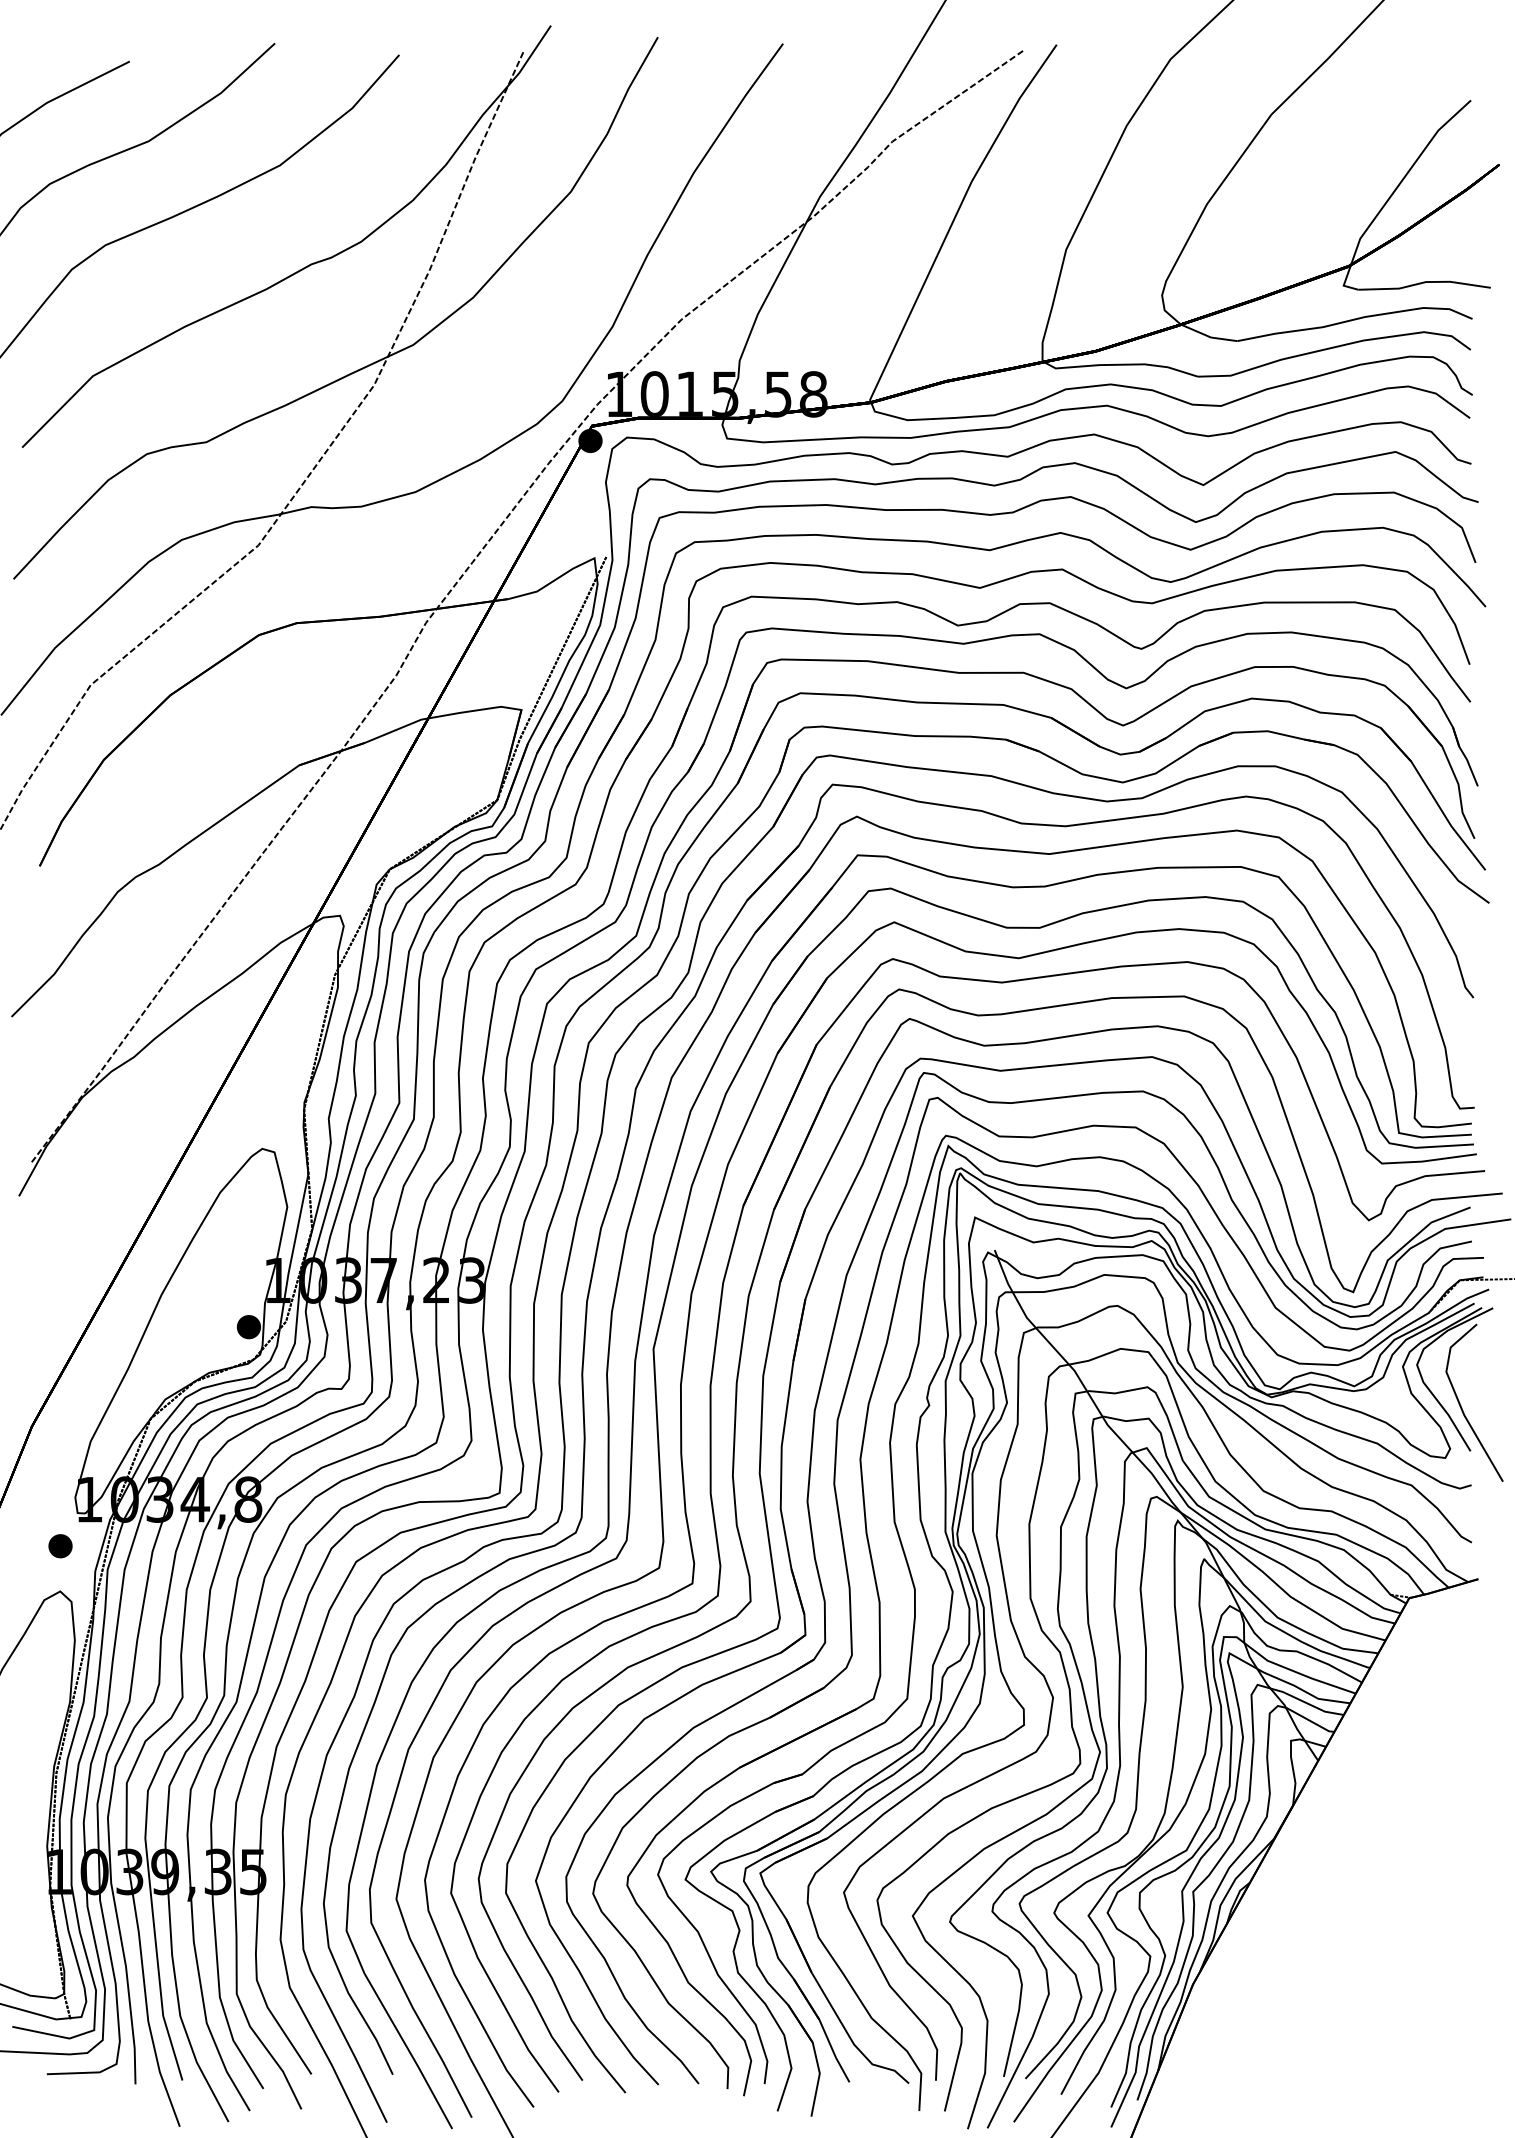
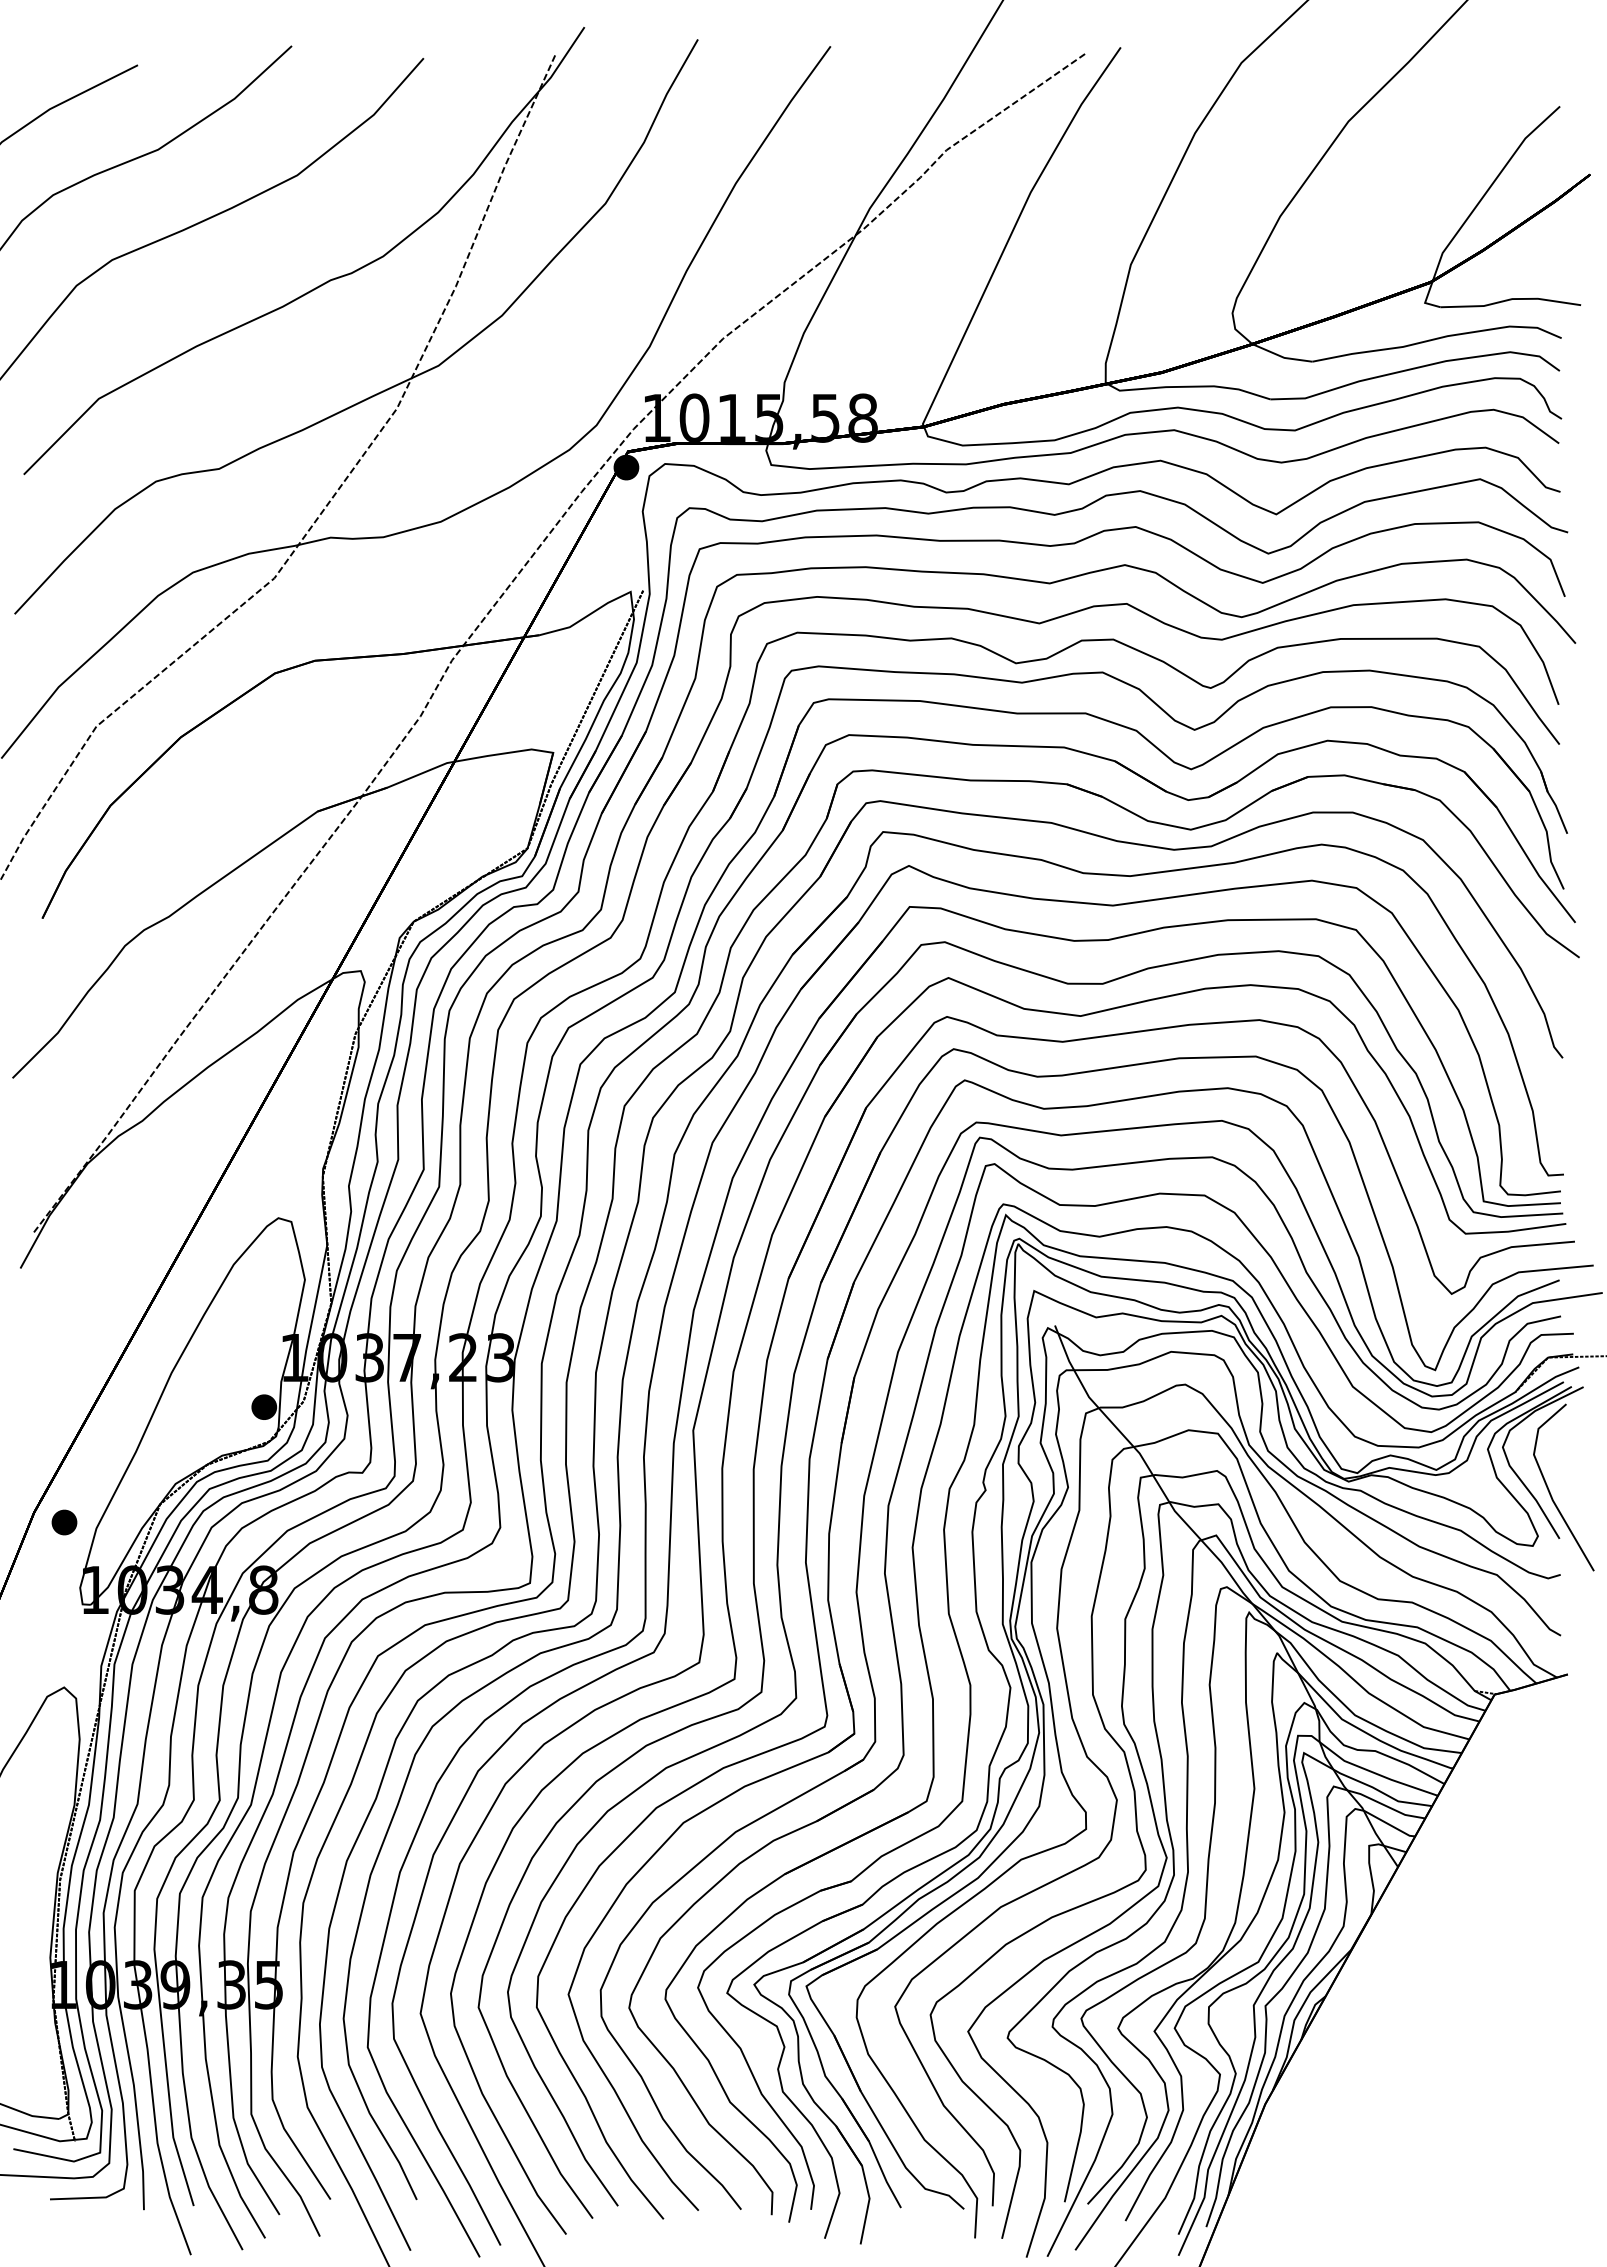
part: (60, 1546) -> (64, 1522), moved

